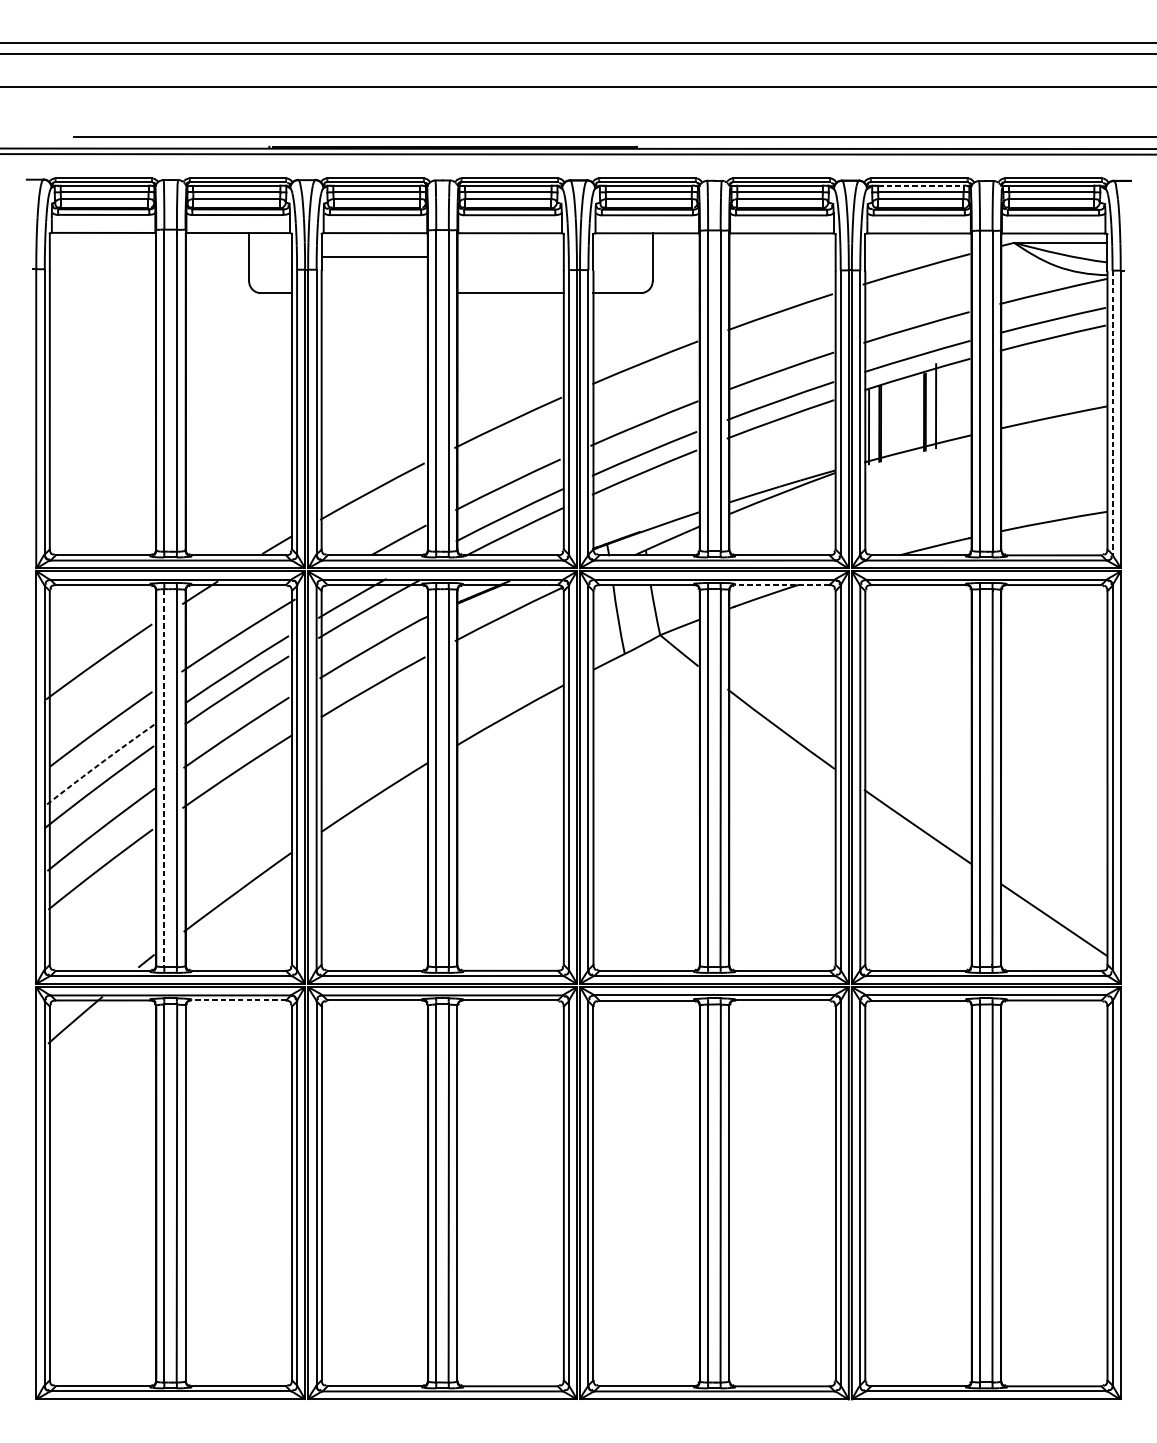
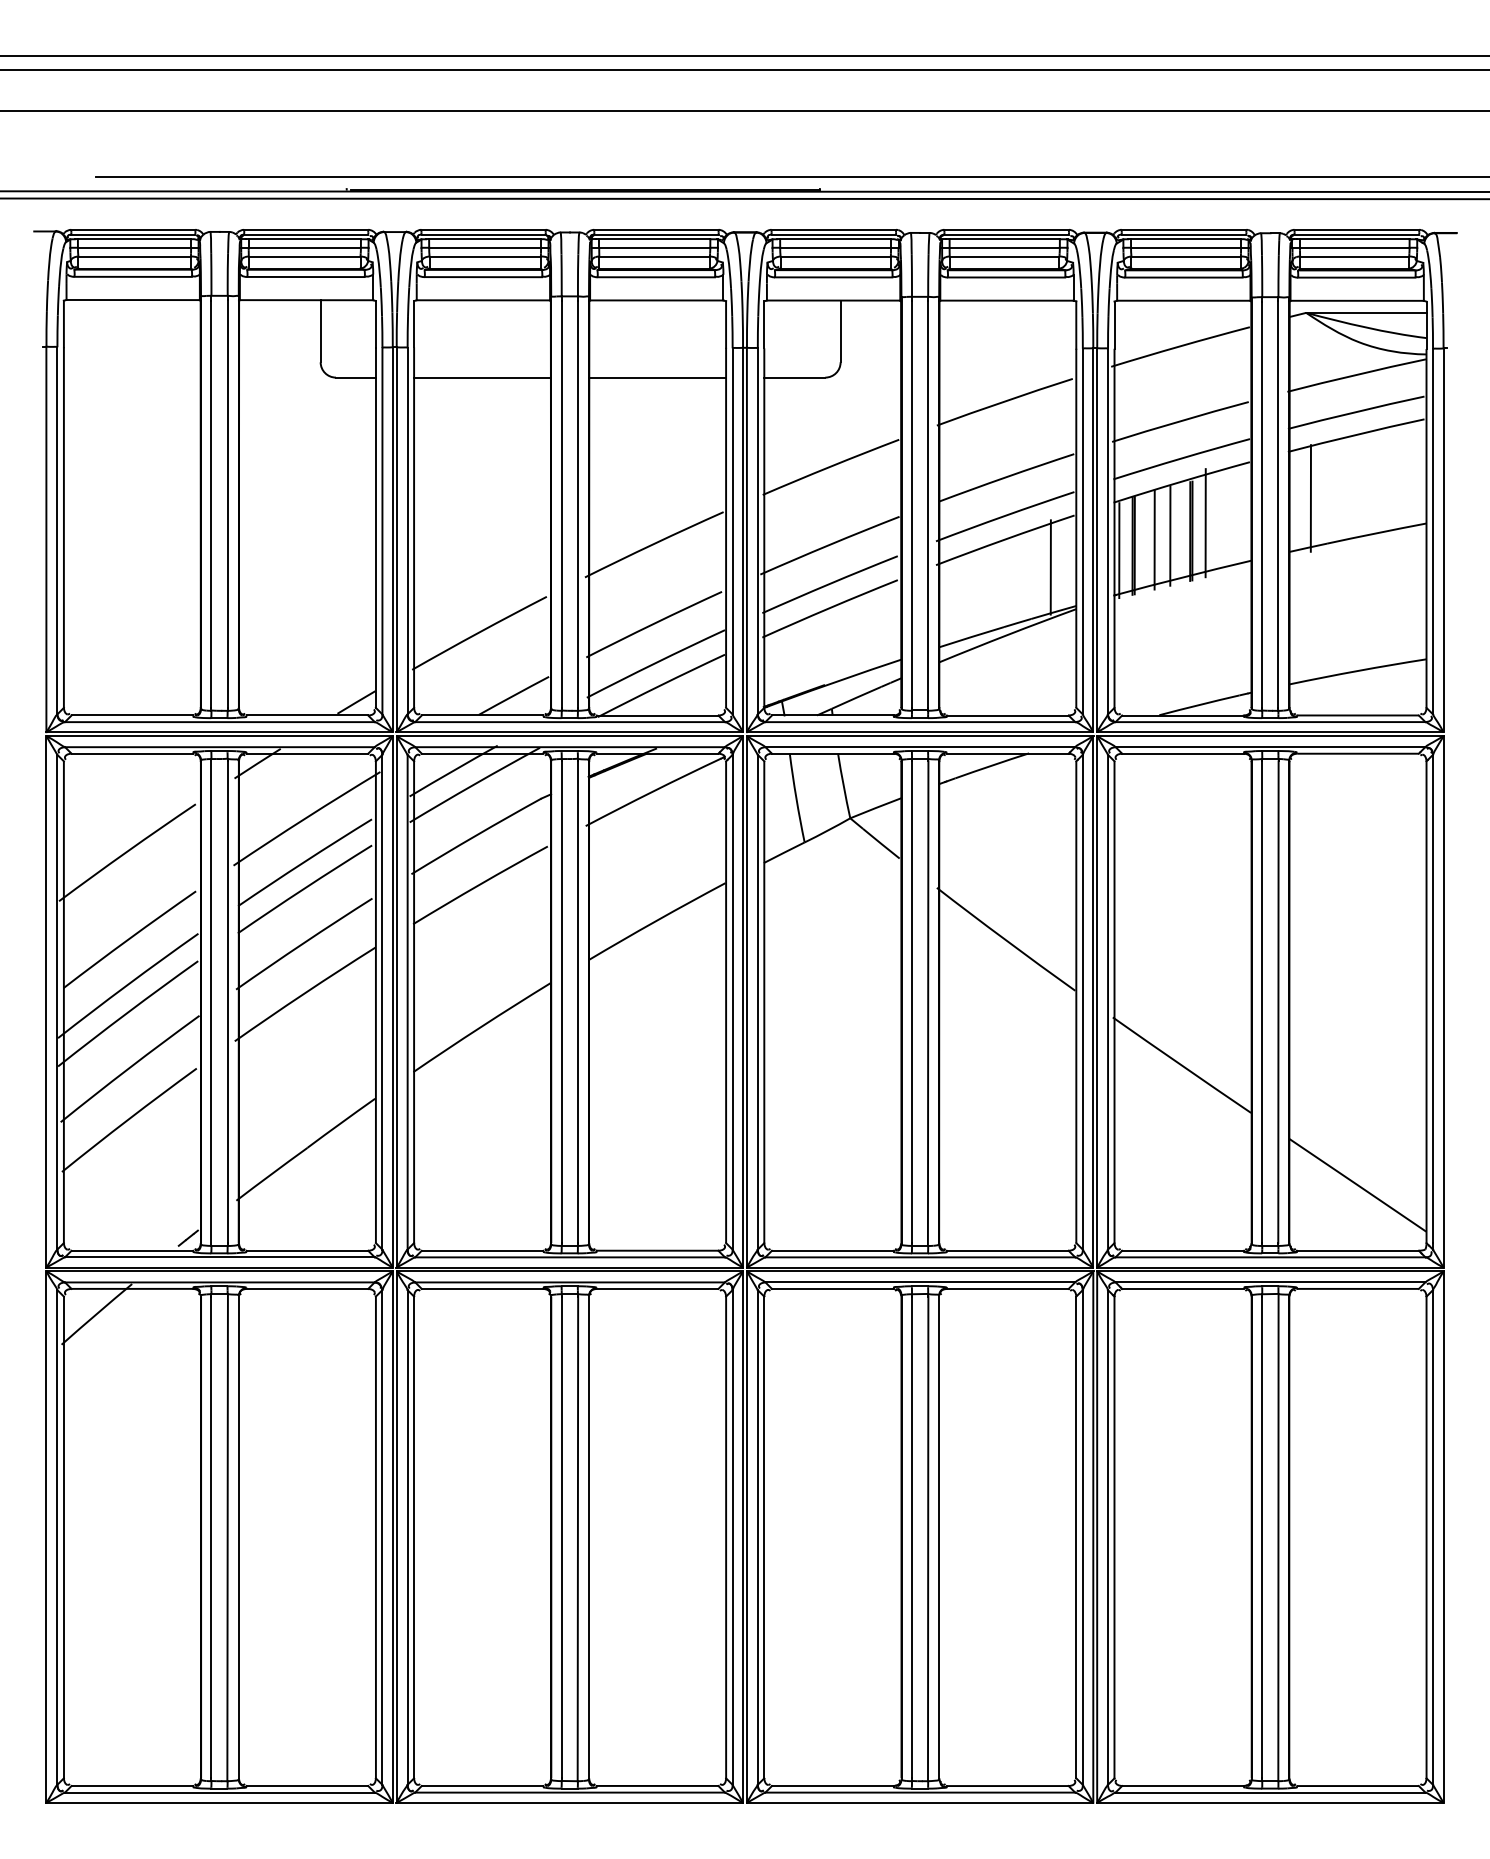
line: (921, 185) -> (1186, 239), dashed -> solid
line: (374, 257) -> (482, 377), moved
line: (1017, 386) -> (1310, 498), added
line: (1112, 412) -> (1433, 531), dashed -> solid
line: (908, 415) -> (1170, 535), added
line: (896, 418) -> (1154, 539), added
line: (815, 440) -> (1050, 567), added
line: (782, 584) -> (1007, 753), dashed -> solid
arc: (99, 764) -> (127, 985), dashed -> solid
line: (164, 778) -> (211, 1003), dashed -> solid
line: (238, 1000) -> (307, 1288), dashed -> solid

